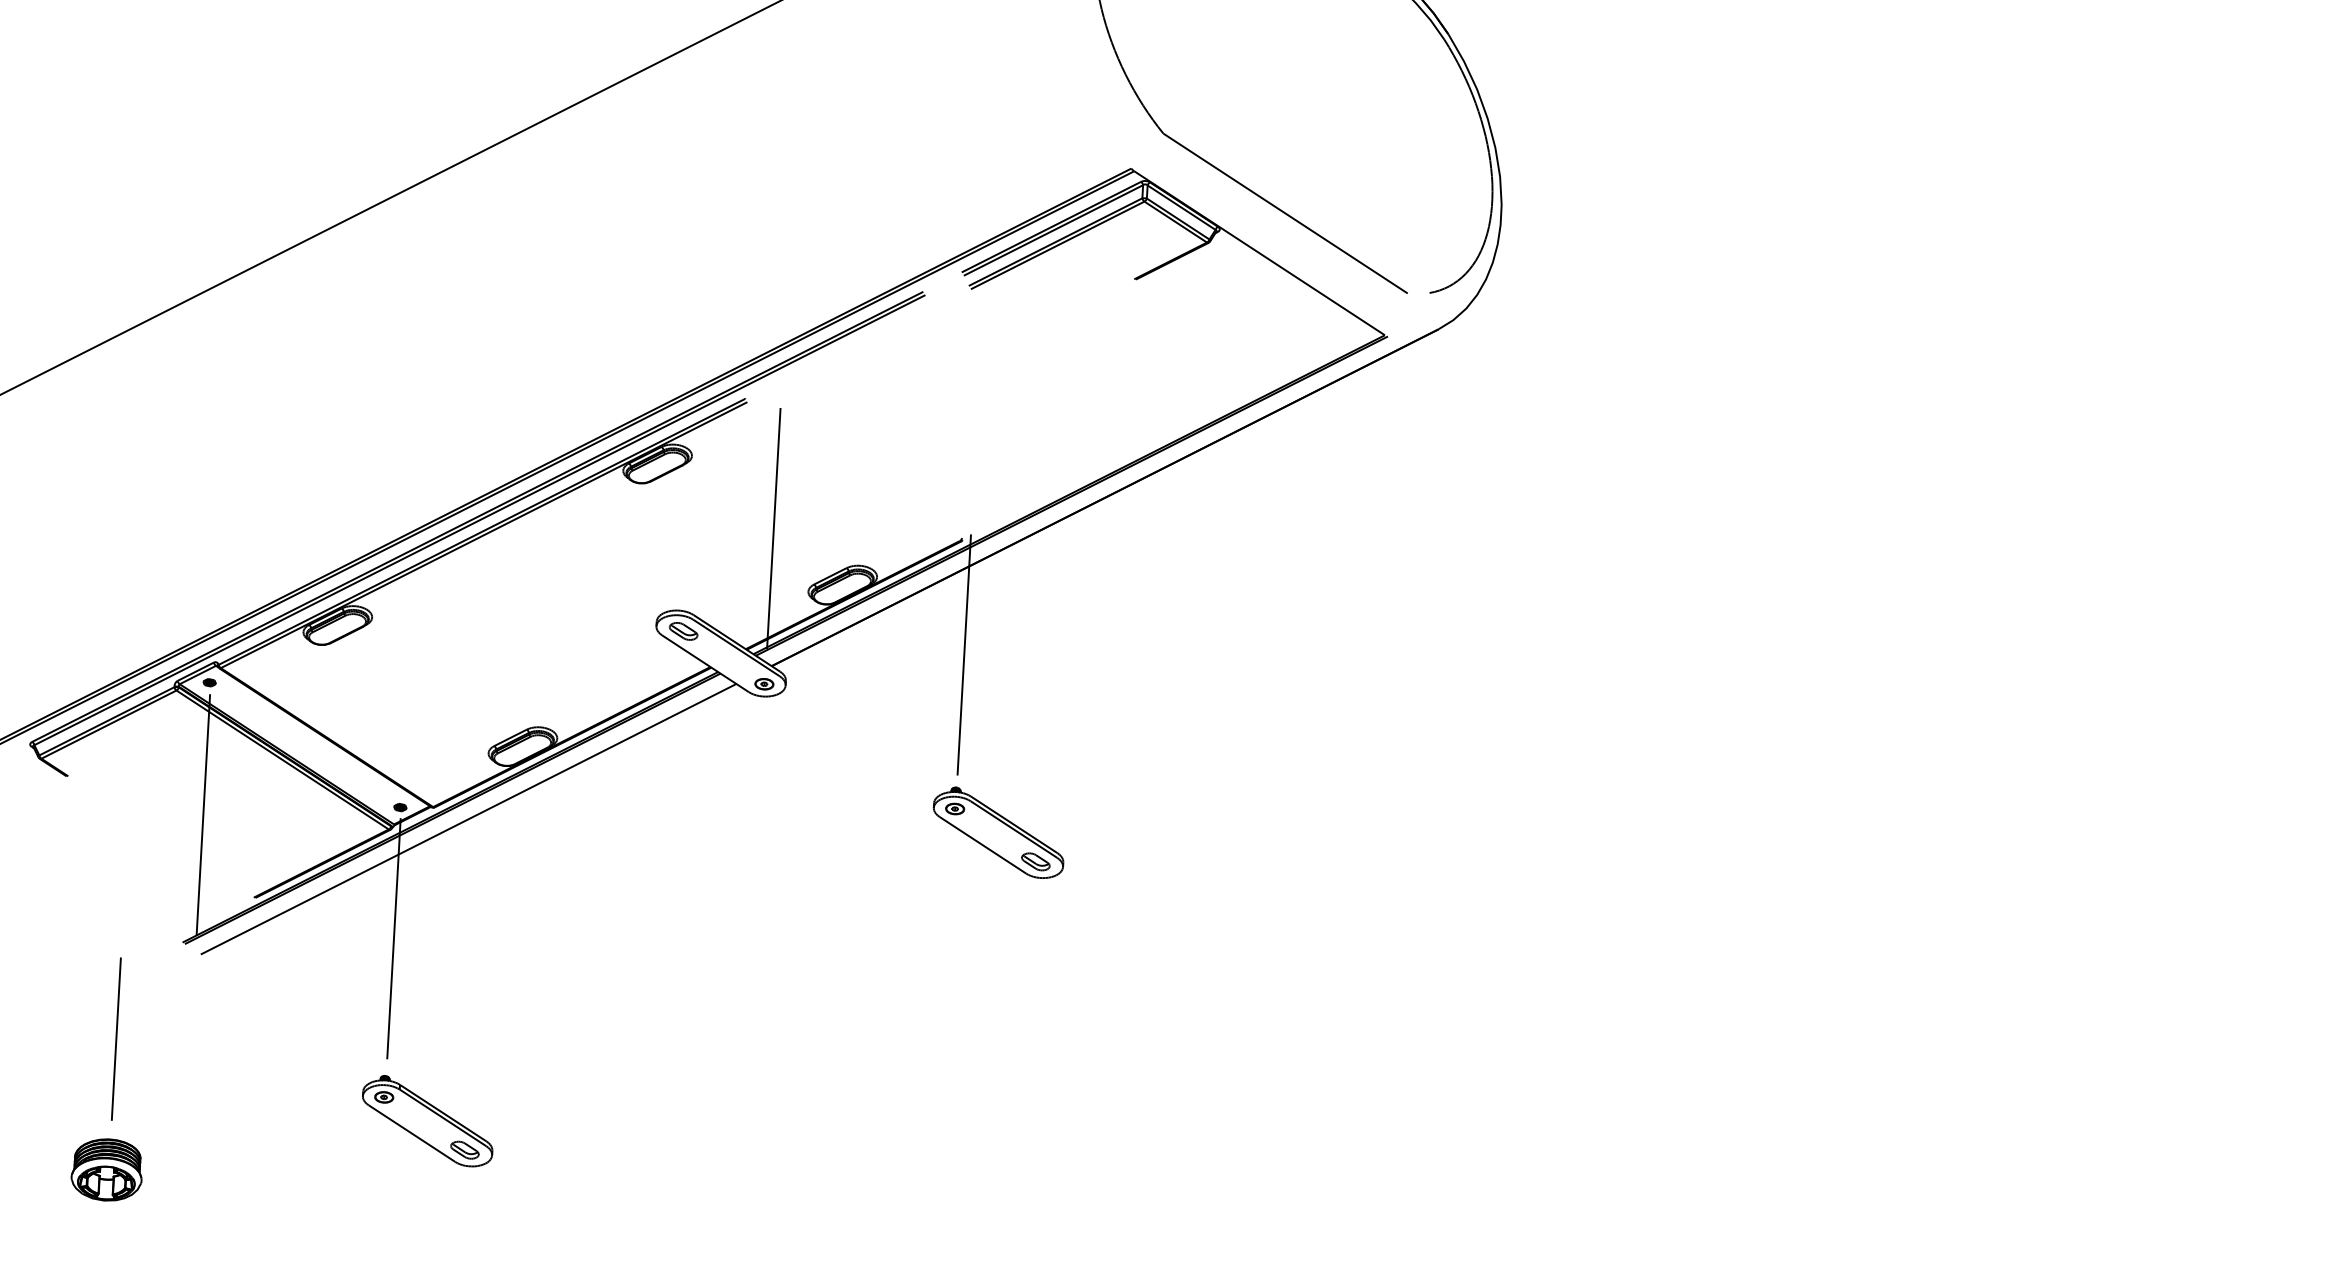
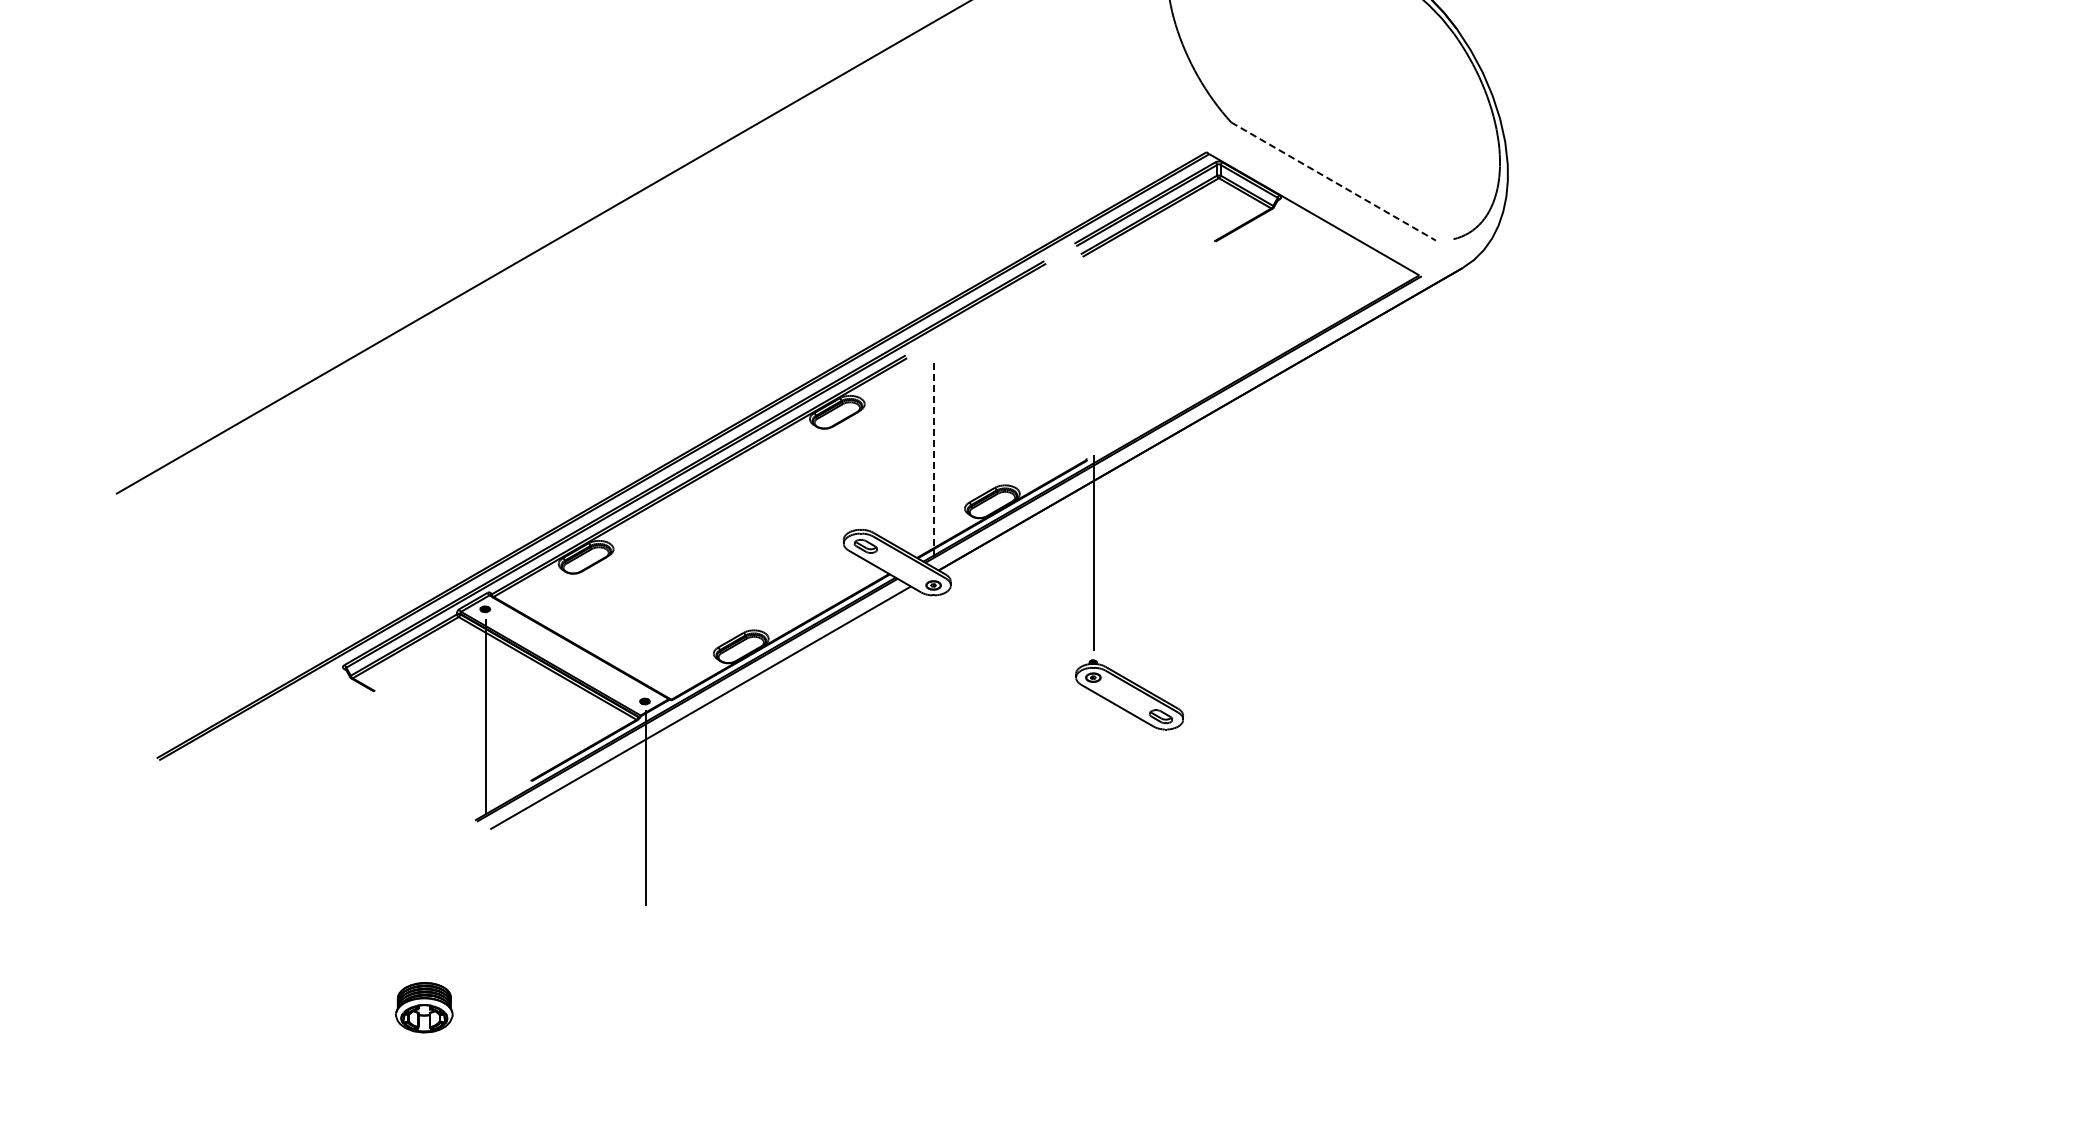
line: (1285, 213) -> (1333, 181), solid -> dashed
line: (774, 528) -> (934, 459), solid -> dashed
line: (115, 1039) -> (425, 901), removed
part: (428, 1120) -> (681, 953), removed

